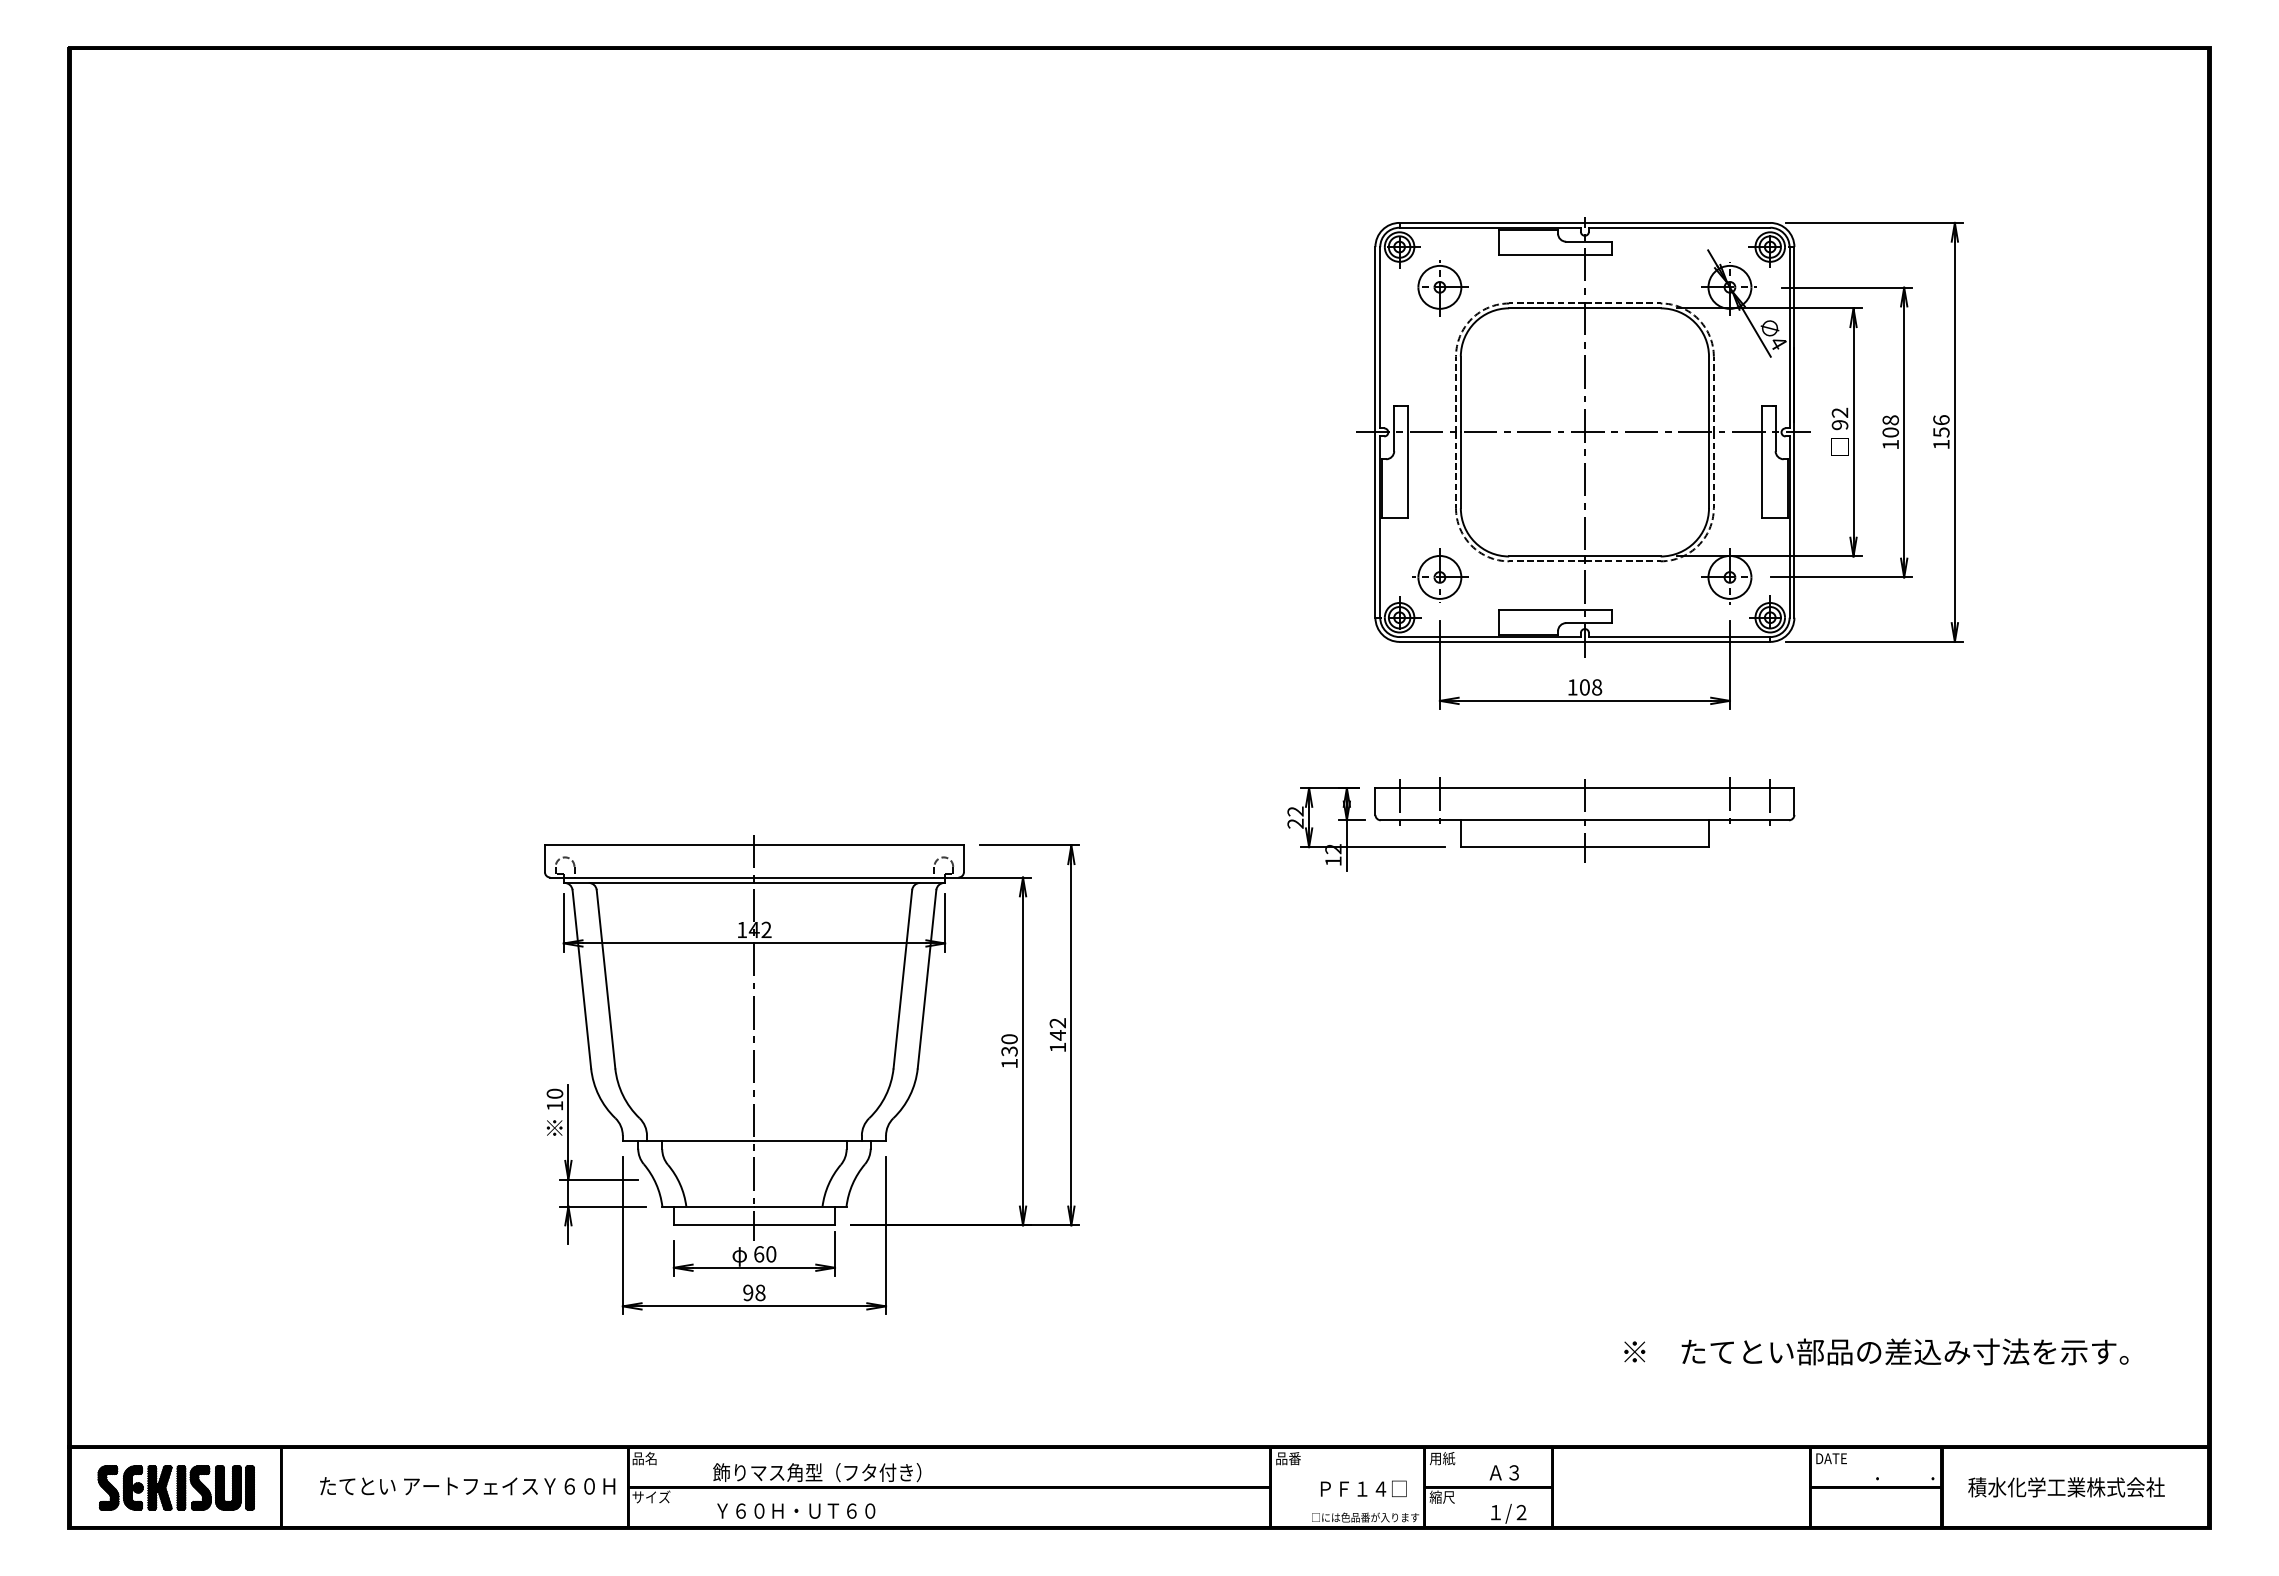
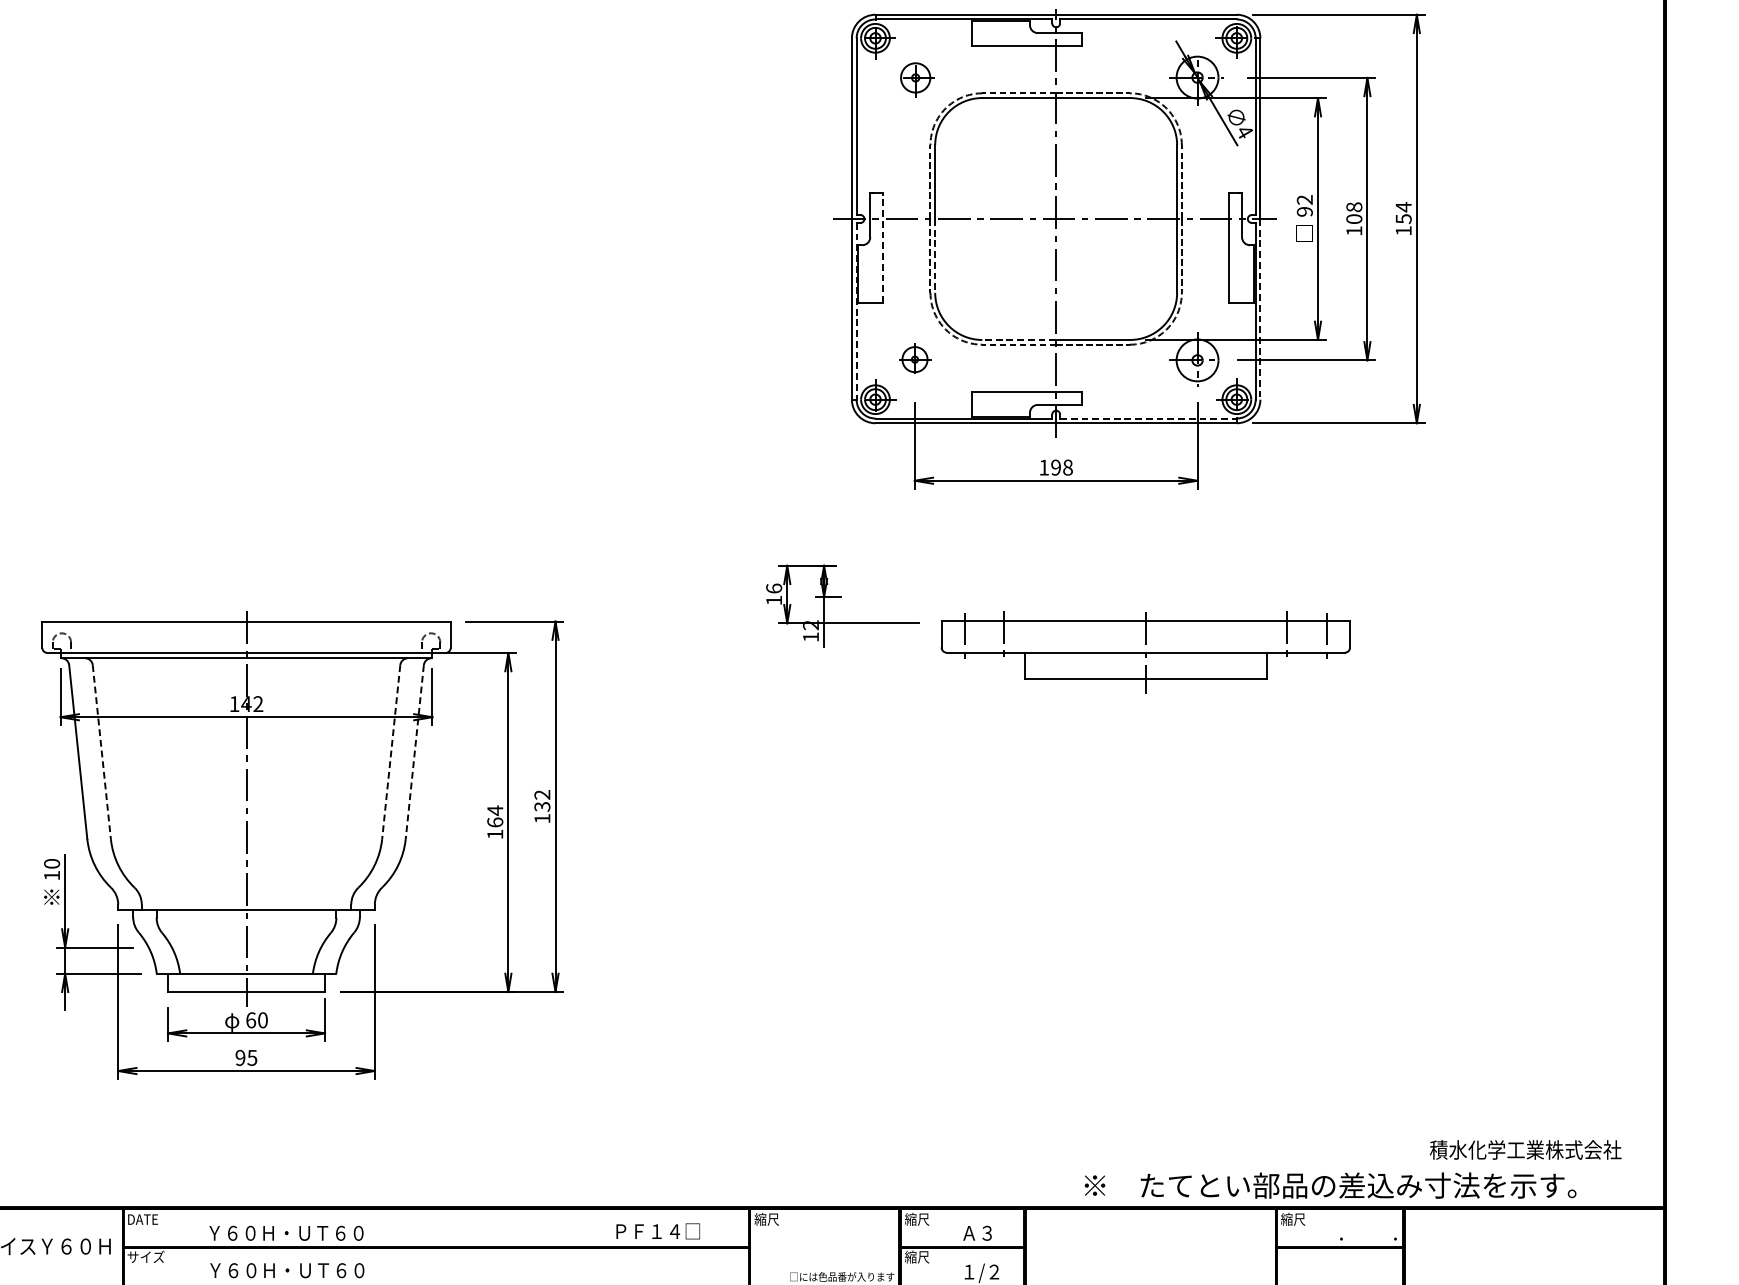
part: (1442, 288) -> (917, 78), size x0.7
text: (1941, 419) -> (1403, 206), 156 -> 154
line: (1407, 461) -> (883, 247), solid -> dashed
line: (1460, 470) -> (934, 256), solid -> dashed
line: (1794, 525) -> (1260, 309), solid -> dashed
line: (1380, 527) -> (856, 311), solid -> dashed
line: (1547, 556) -> (1019, 339), solid -> dashed
part: (1440, 575) -> (915, 358), size x0.6
line: (1679, 637) -> (1148, 418), solid -> dashed
text: (1584, 687) -> (1055, 467), 108 -> 198
text: (1295, 817) -> (774, 594), 22 -> 16
part: (1584, 819) -> (1145, 651), moved
line: (606, 979) -> (102, 752), solid -> dashed
line: (902, 979) -> (390, 752), solid -> dashed
line: (927, 979) -> (415, 752), solid -> dashed
text: (1057, 1035) -> (541, 806), 142 -> 132
text: (1009, 1044) -> (495, 815), 130 -> 164
text: (760, 1292) -> (252, 1057), 98 -> 95
text: (1876, 1351) -> (1330, 1185), moved
text: (647, 1458) -> (142, 1219), 品名 -> DATE
text: (1287, 1458) -> (766, 1219), 品番 -> 縮尺
text: (1442, 1458) -> (917, 1219), 用紙 -> 縮尺
text: (1830, 1458) -> (1295, 1219), DATE -> 縮尺
text: (817, 1472) -> (308, 1232), 飾りマス角型（フタ付き） -> Ｙ６０Ｈ・ＵＴ６０
text: (2066, 1487) -> (1525, 1150), moved
text: (1363, 1488) -> (657, 1231), moved

